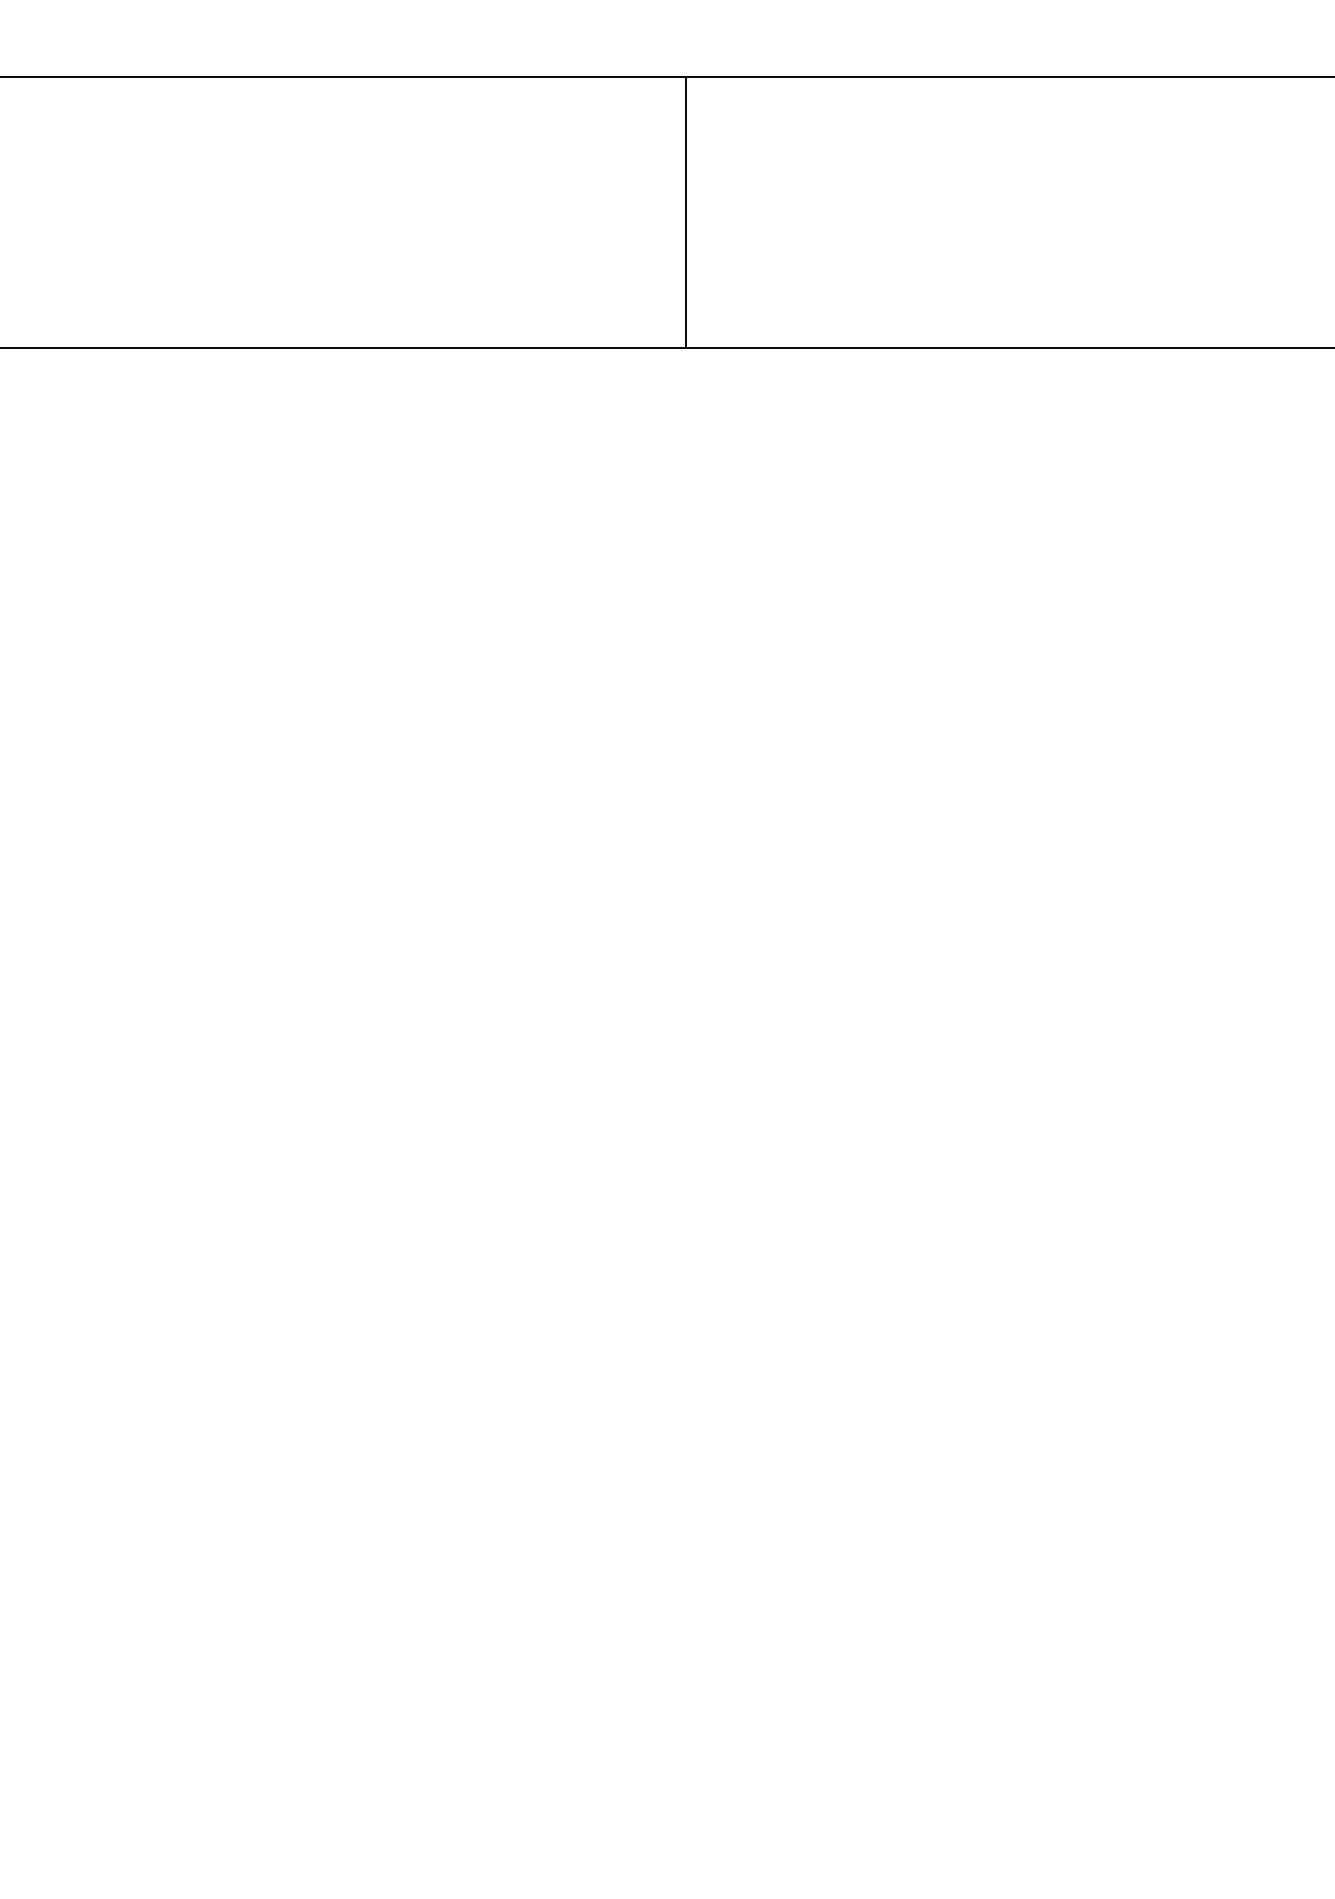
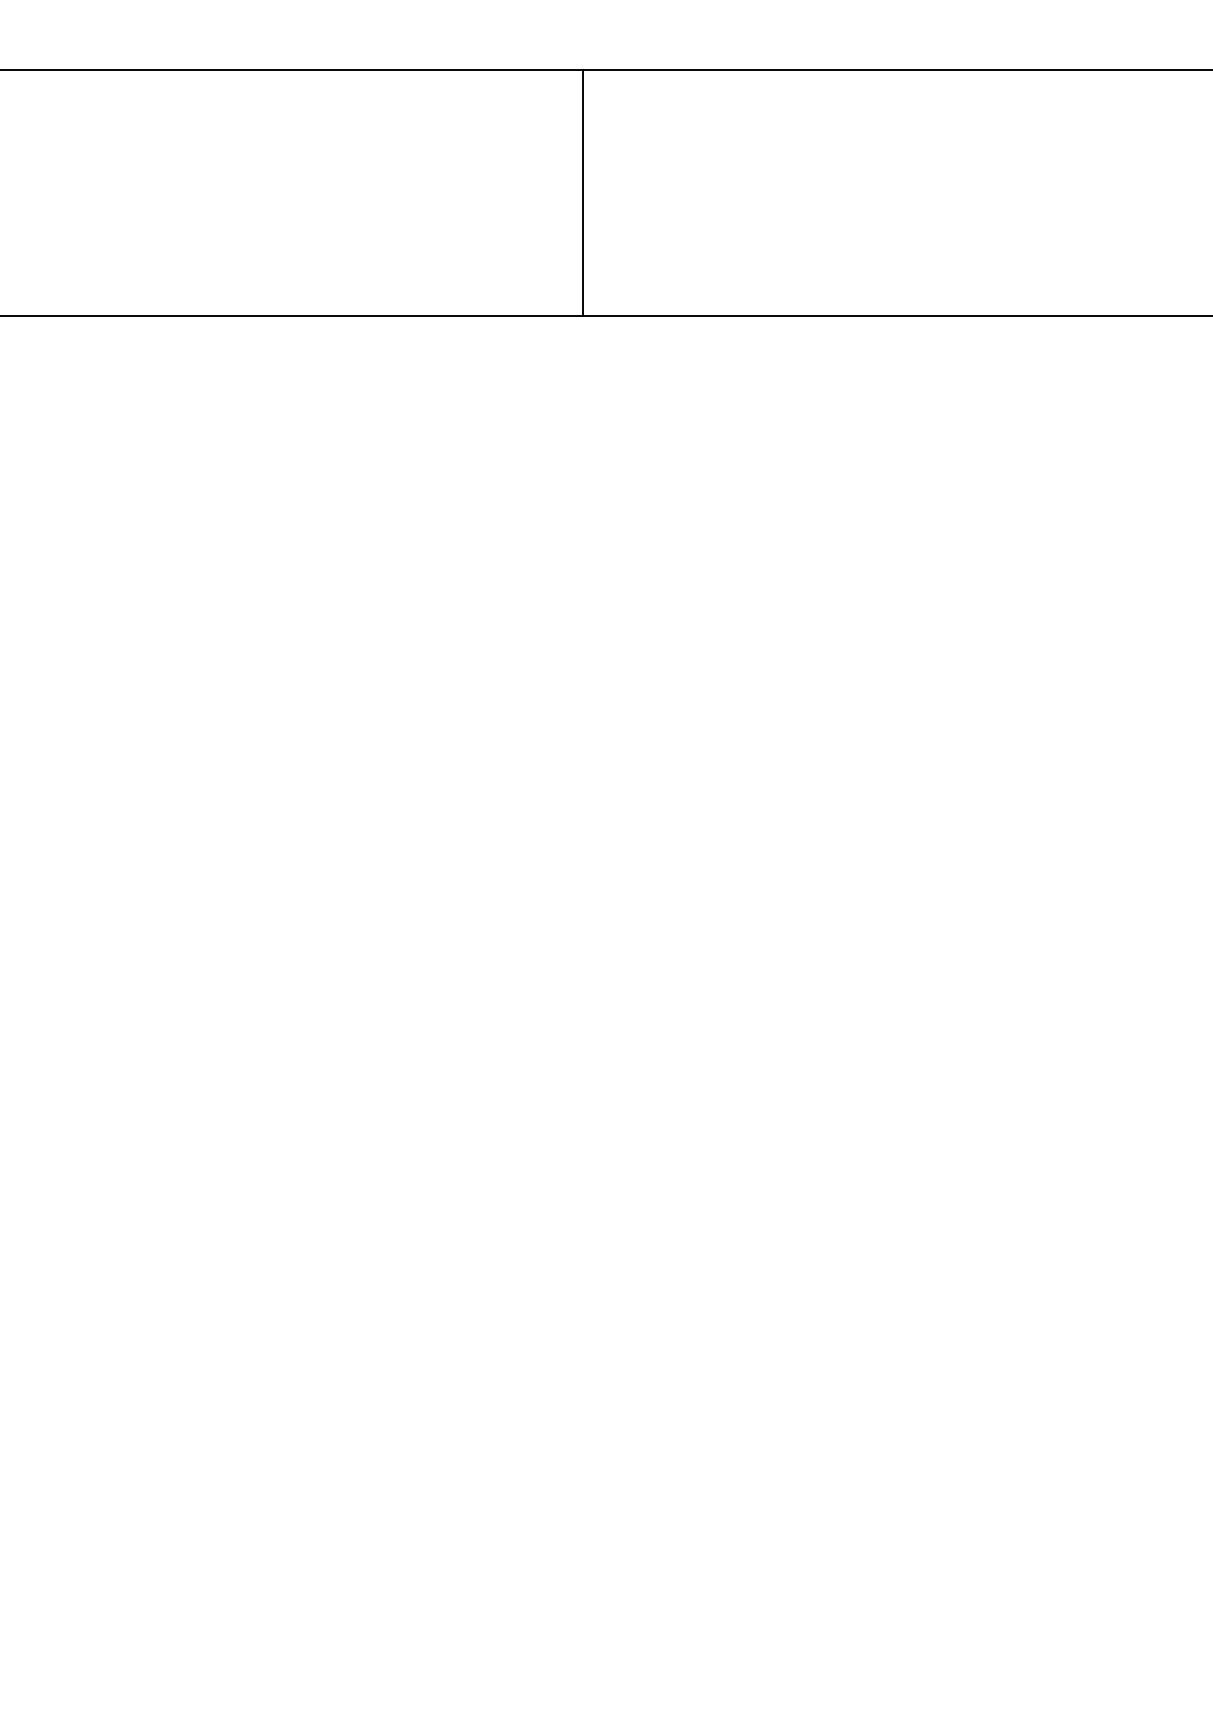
line: (686, 211) -> (583, 192), moved

